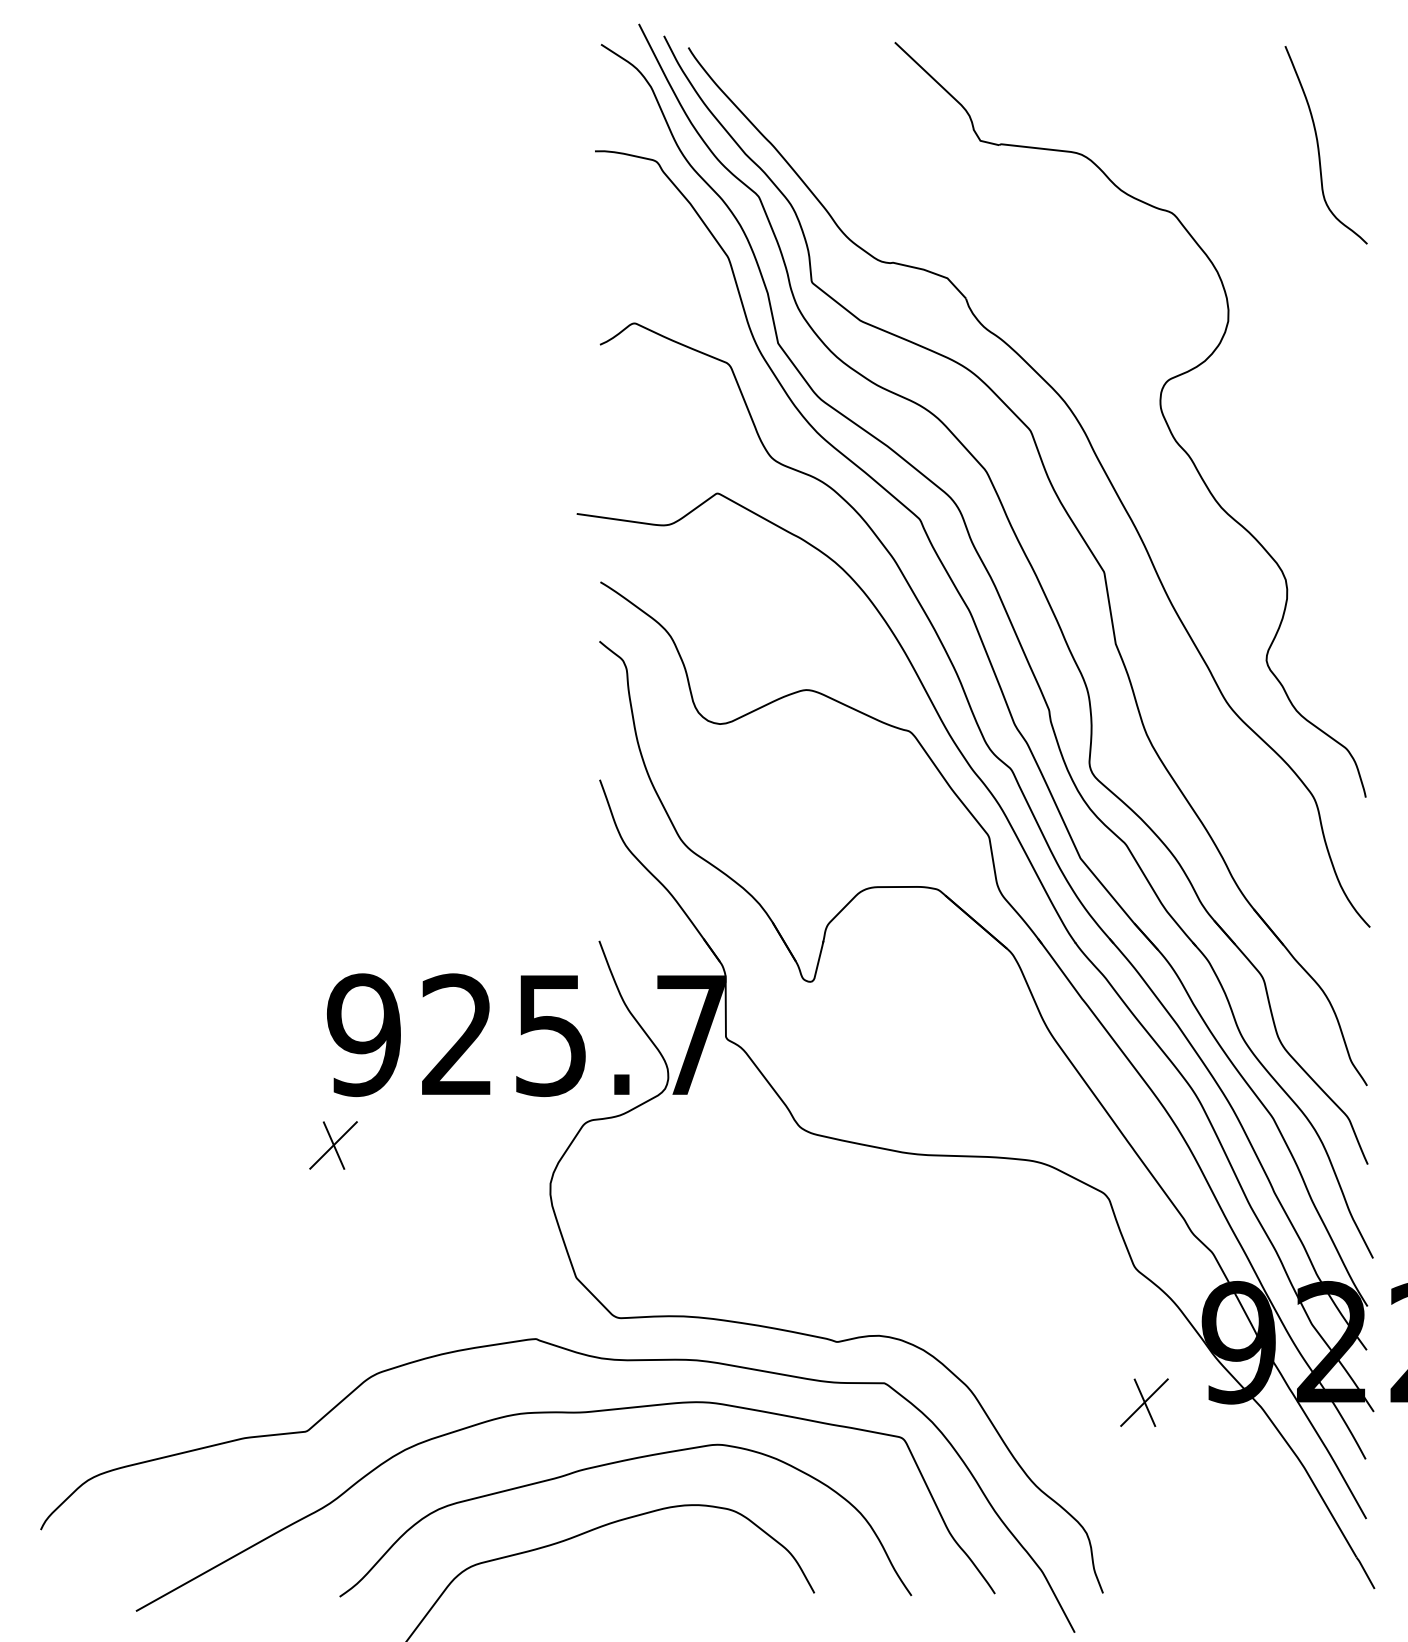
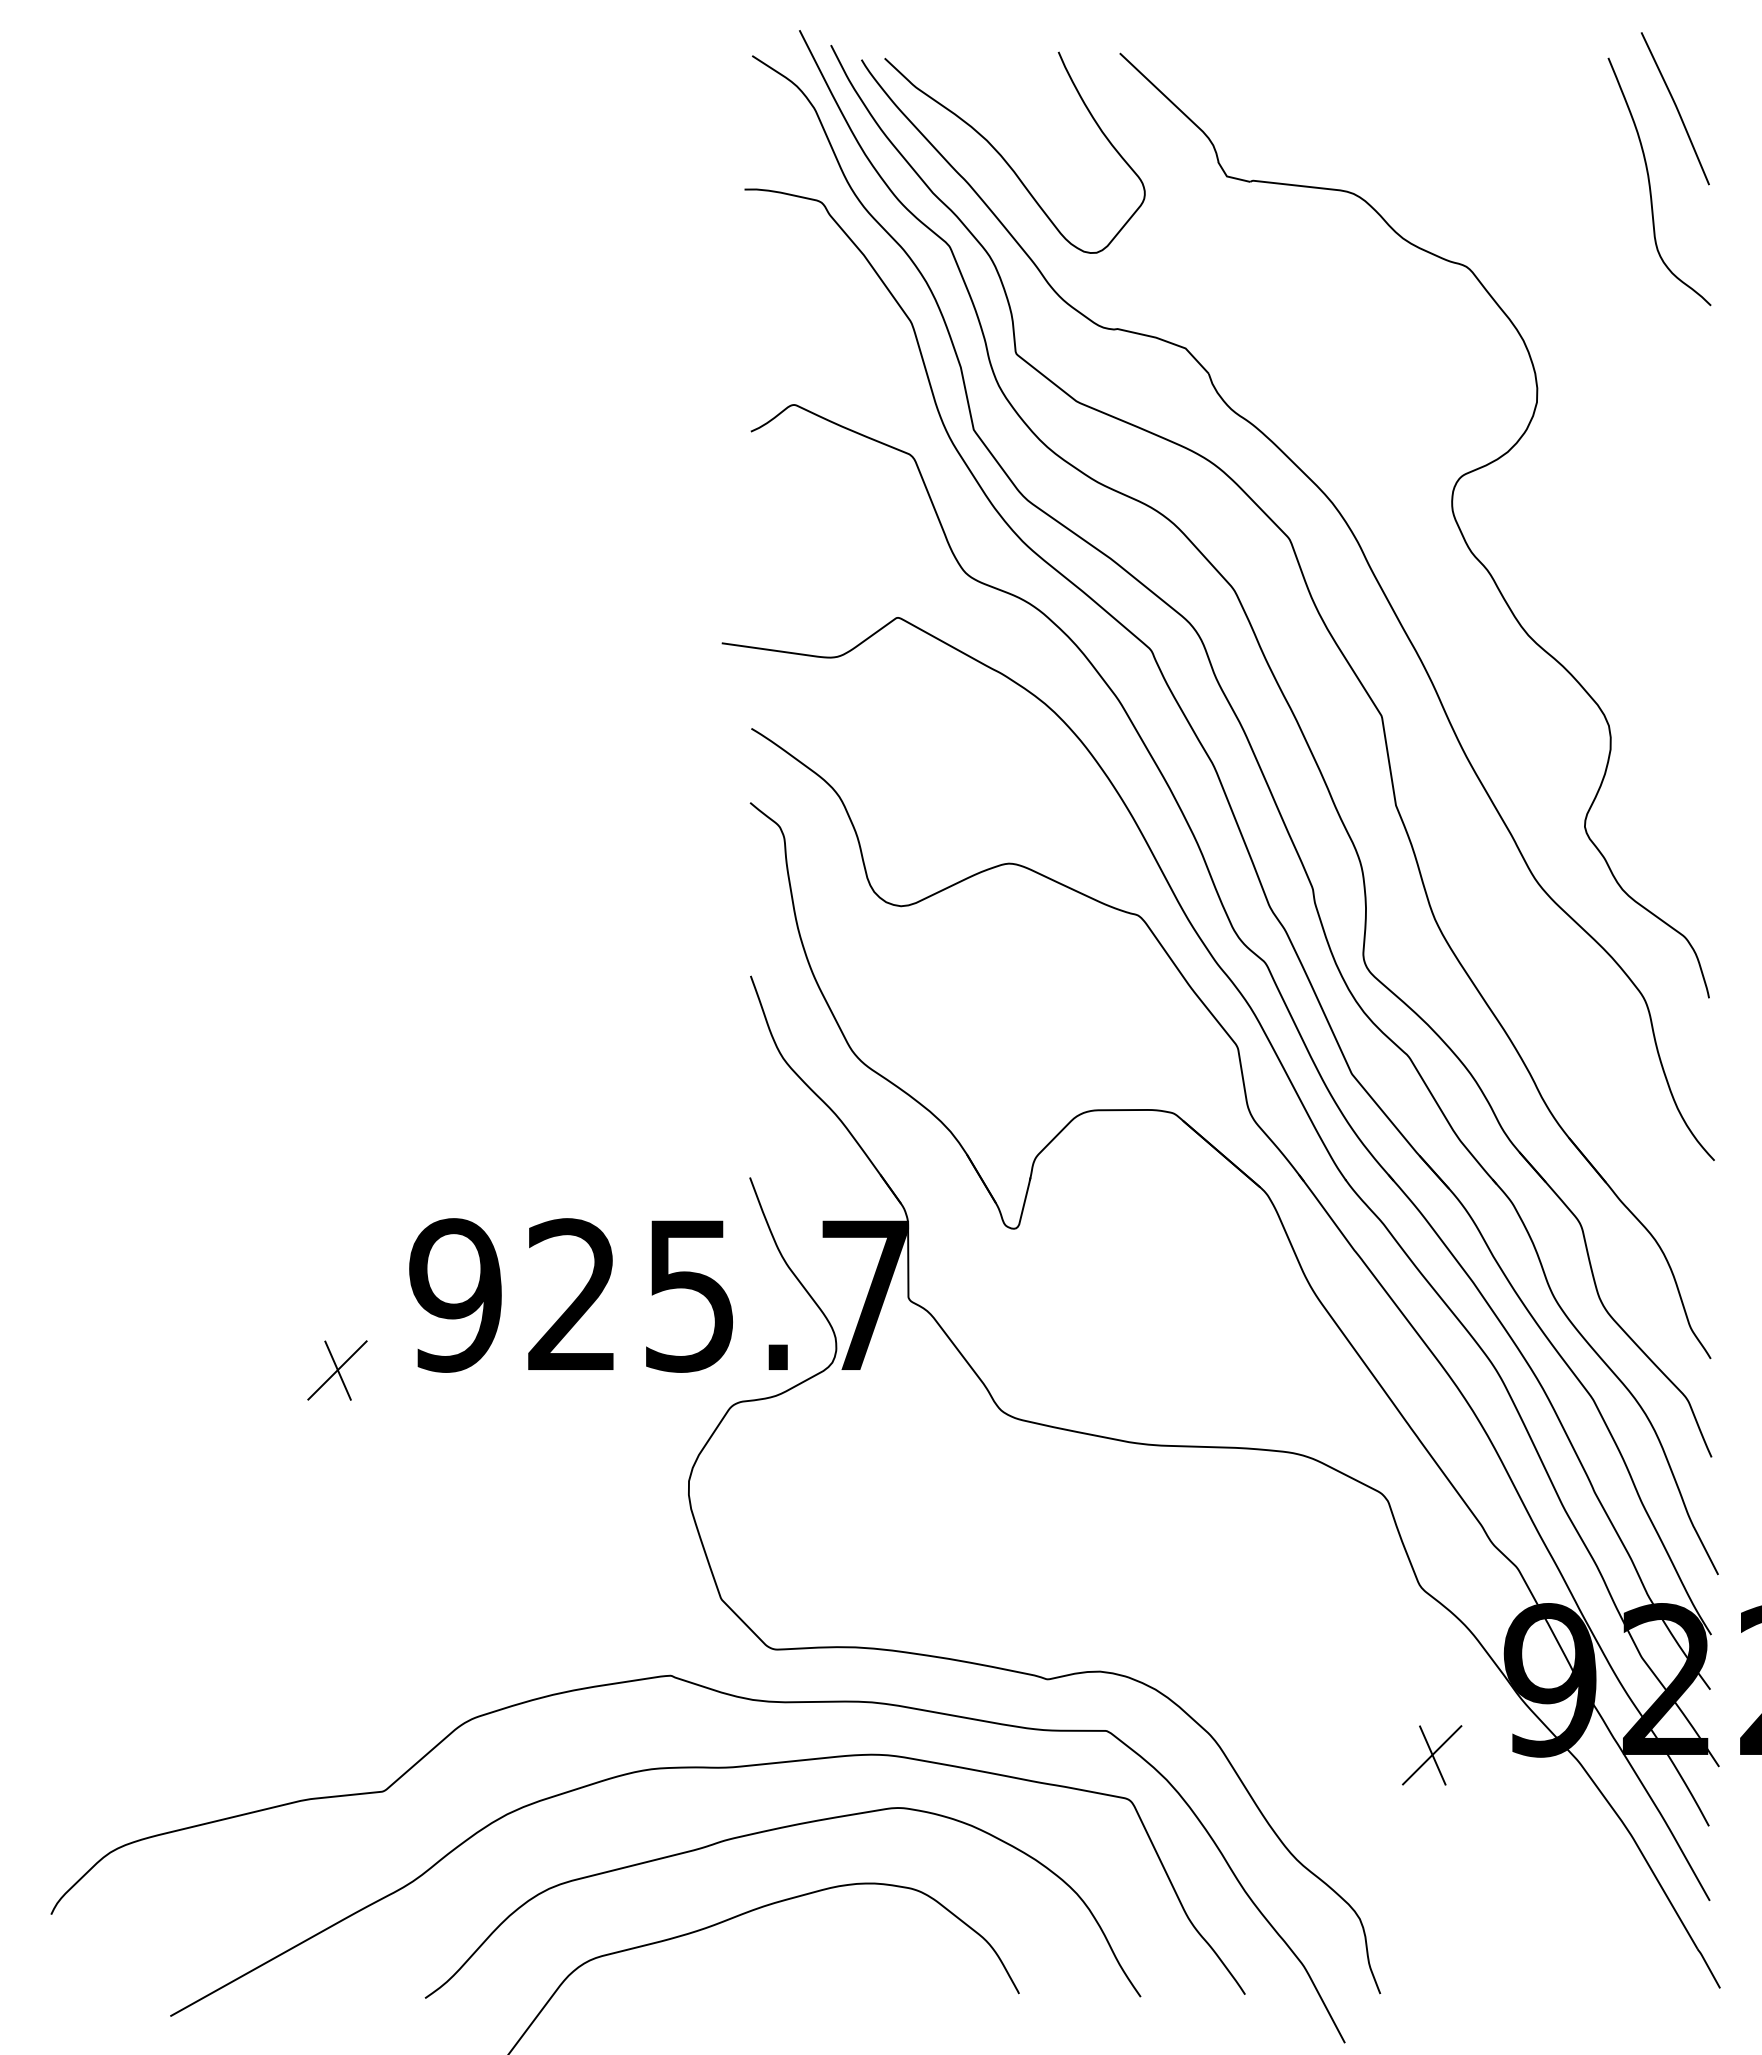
curve: (1338, 85) -> (1675, 107), added
curve: (804, 128) -> (1006, 160), added
part: (333, 1145) -> (337, 1370), moved

